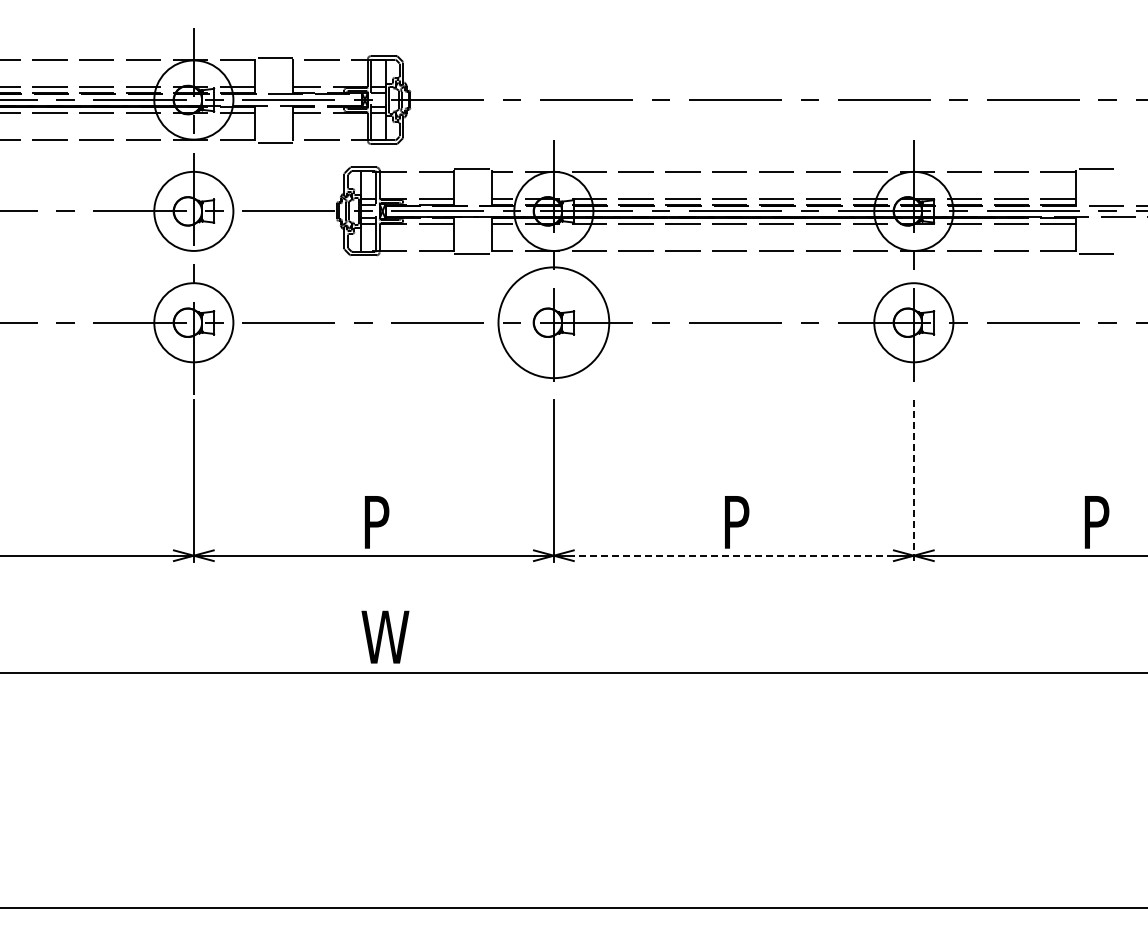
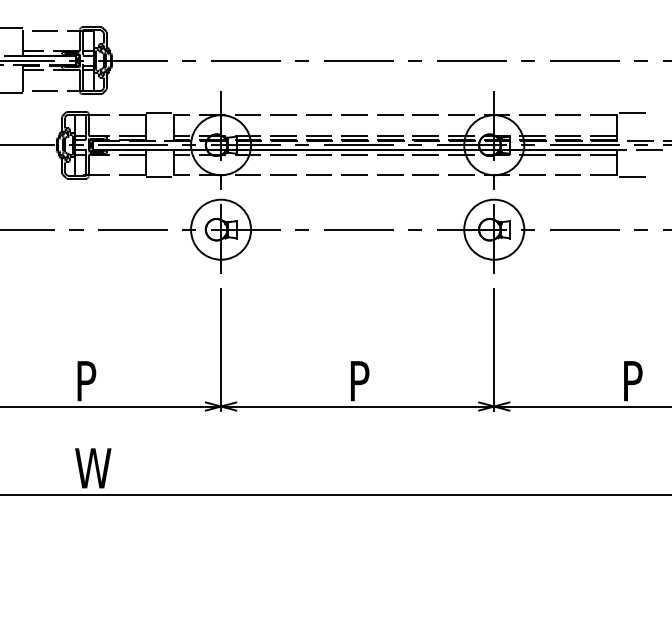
circle: (553, 322) -> (220, 229), size x0.71
line: (913, 481) -> (494, 350), dashed -> solid
line: (733, 555) -> (357, 406), dashed -> solid

